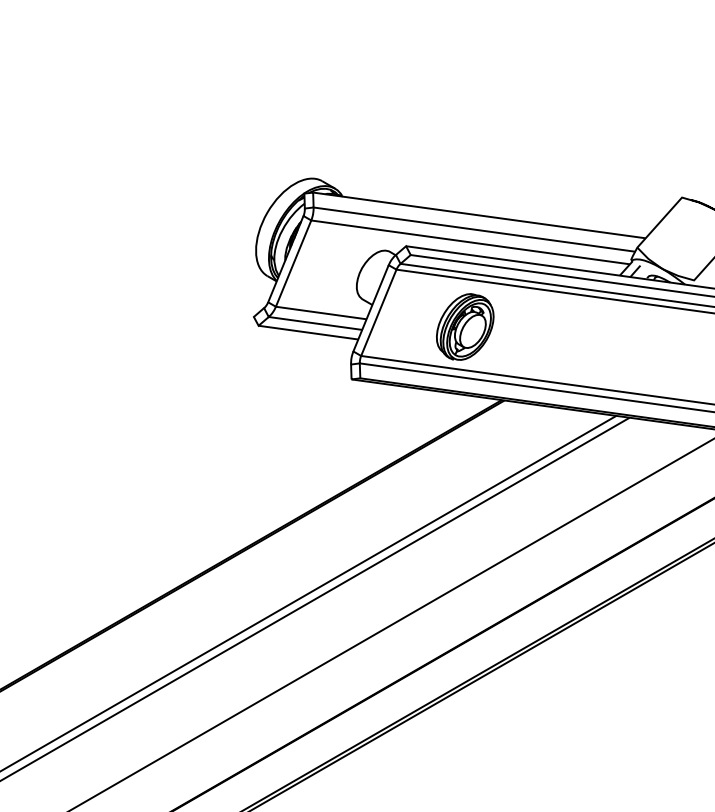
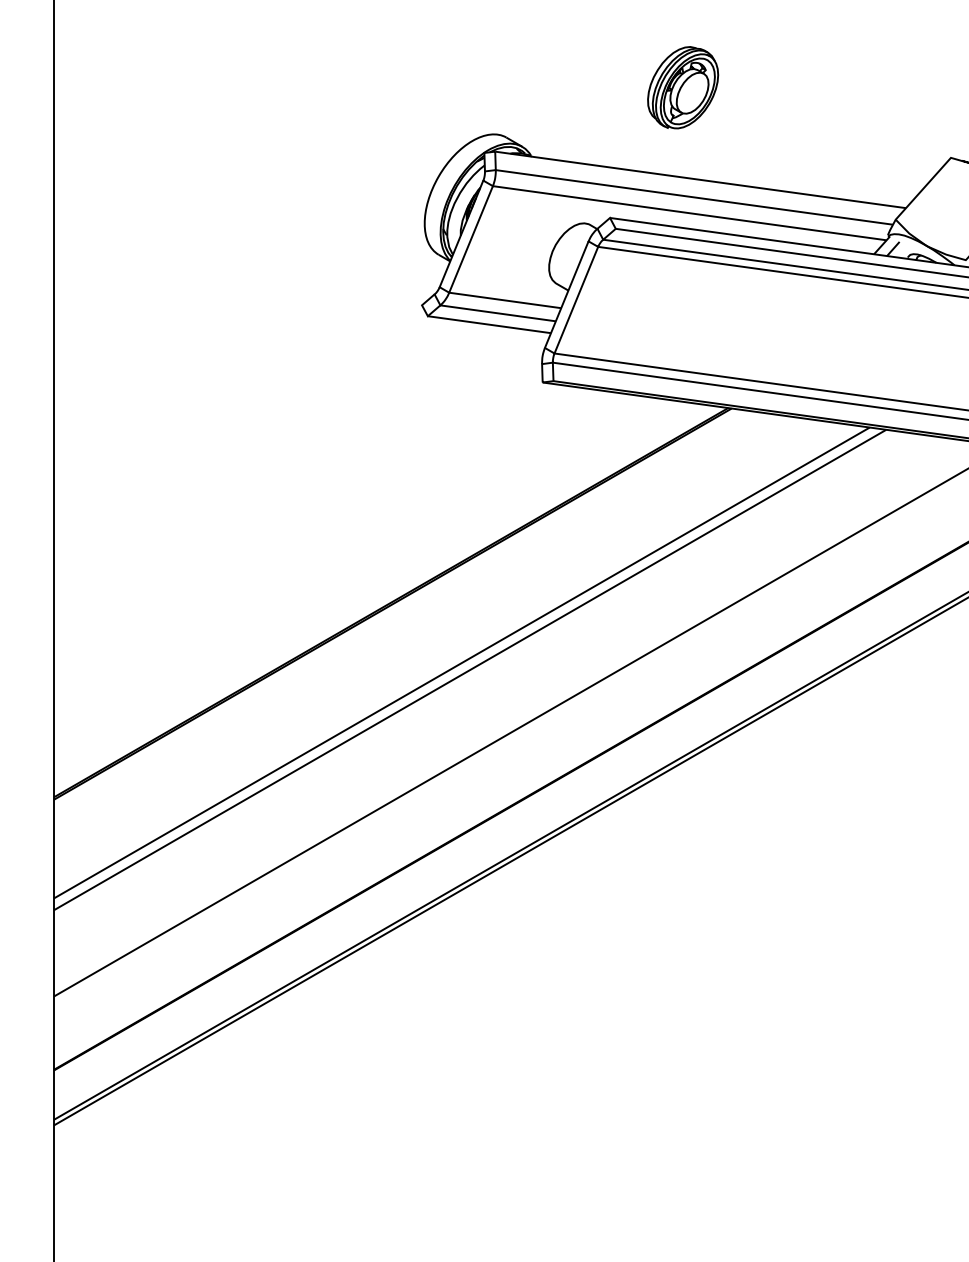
part: (465, 326) -> (683, 87), moved

